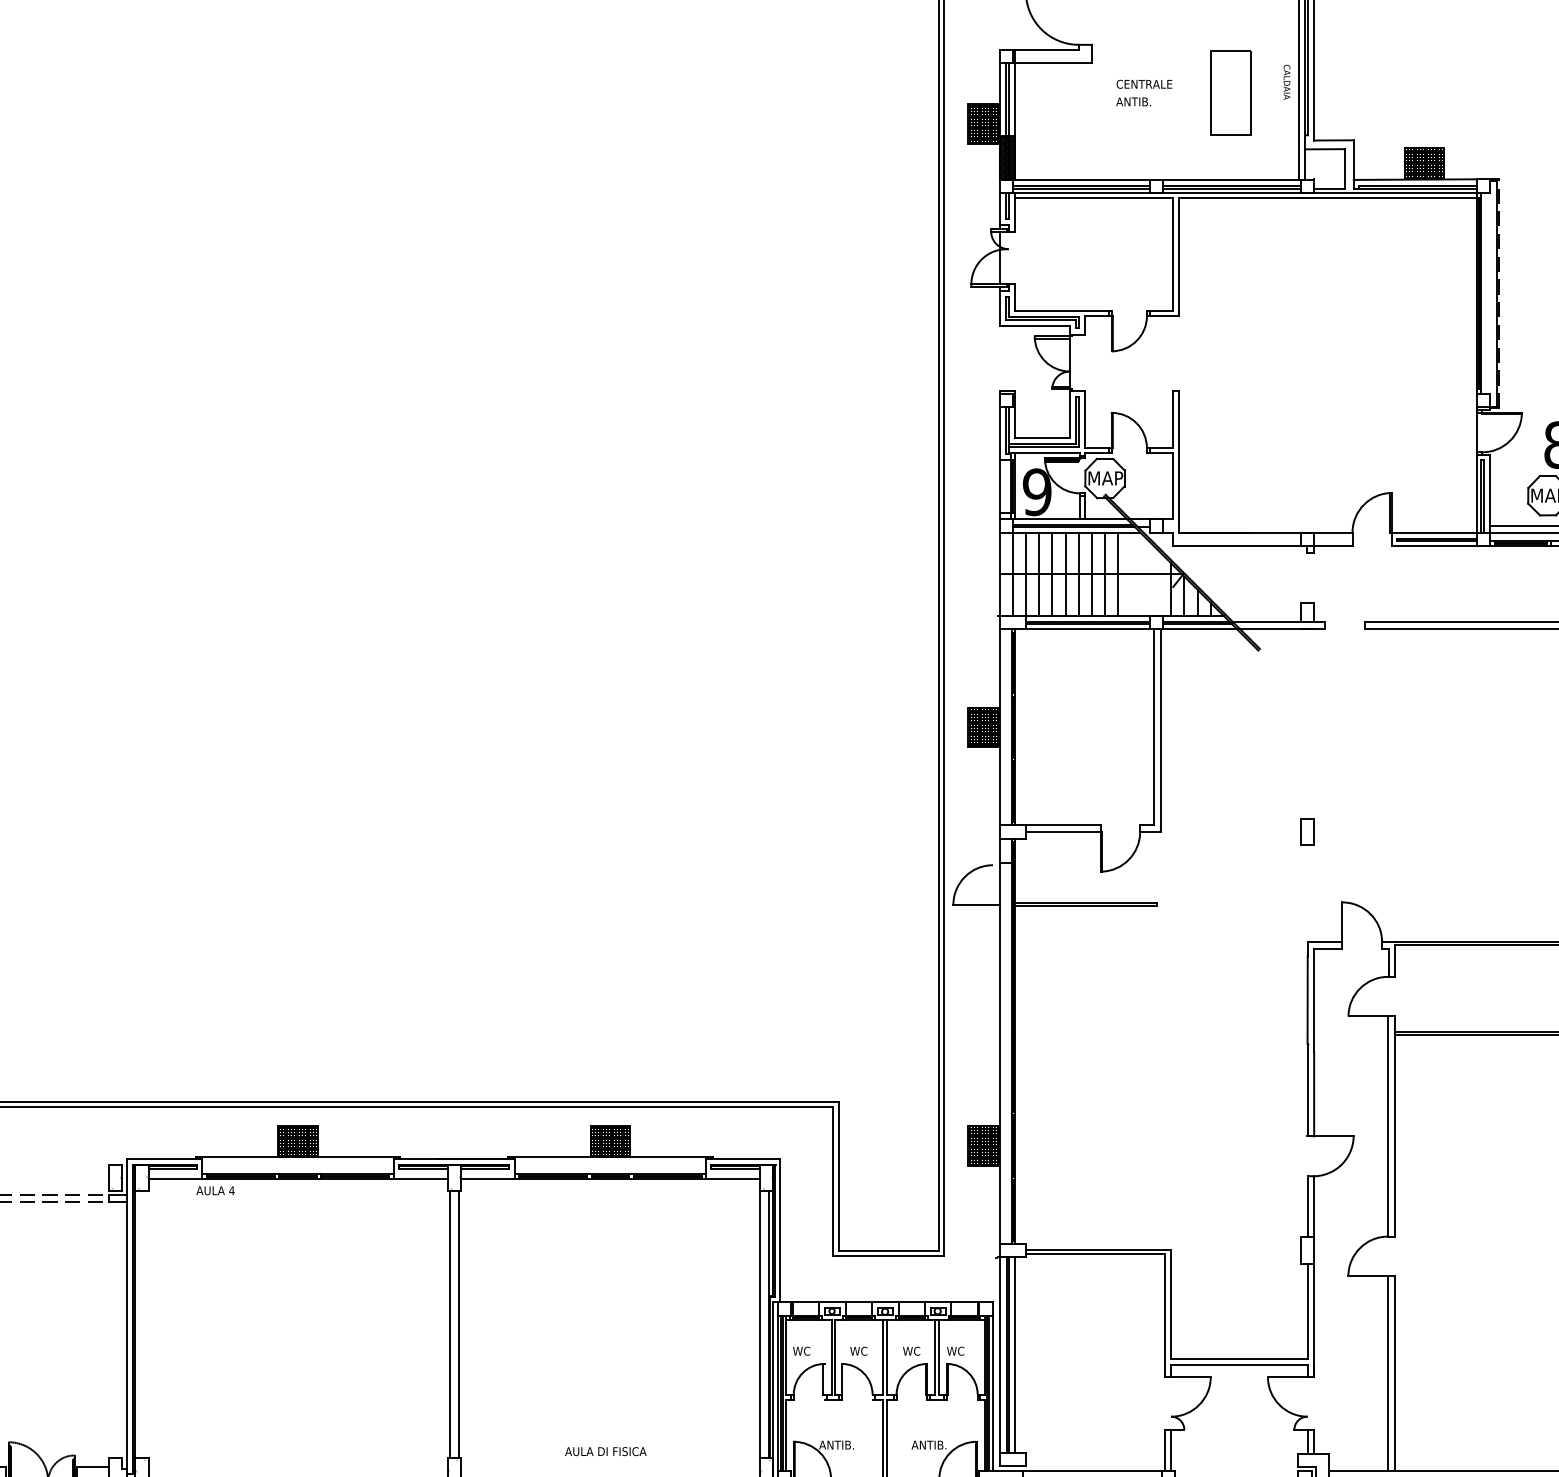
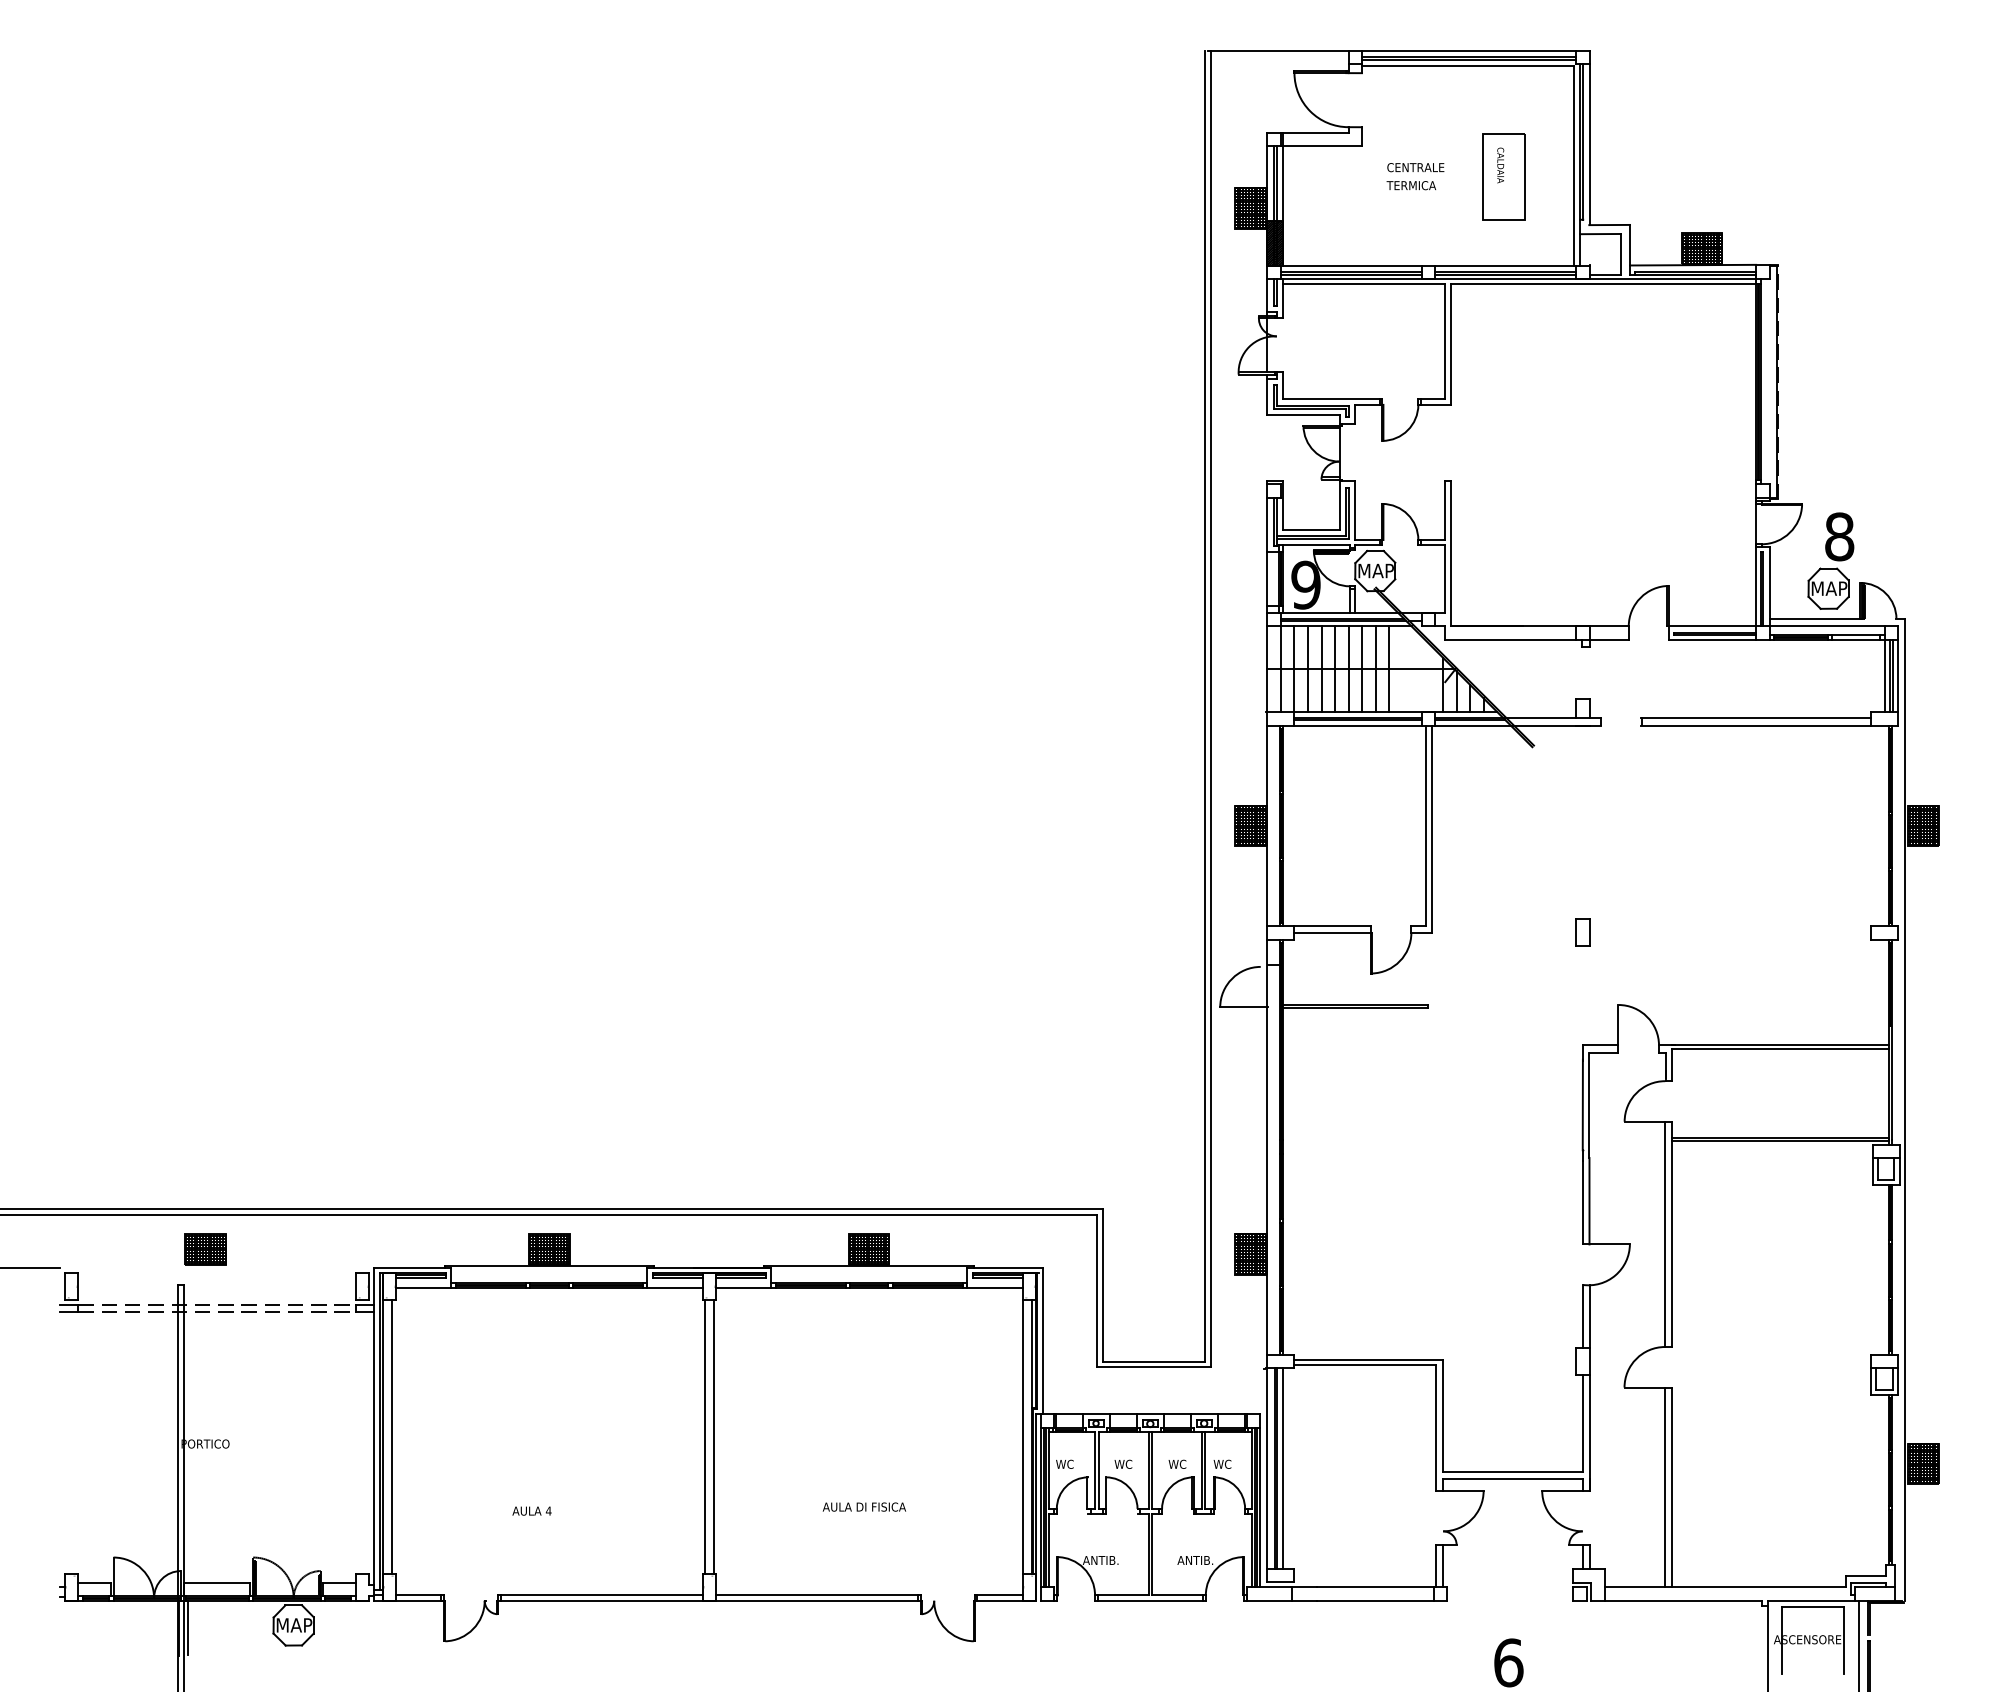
text: (1286, 82) -> (1500, 165), moved
text: (1140, 101) -> (1411, 185), ANTIB. -> TERMICA
text: (215, 1190) -> (531, 1510), moved
line: (143, 1324) -> (391, 1436), added
text: (604, 1451) -> (863, 1506), moved

